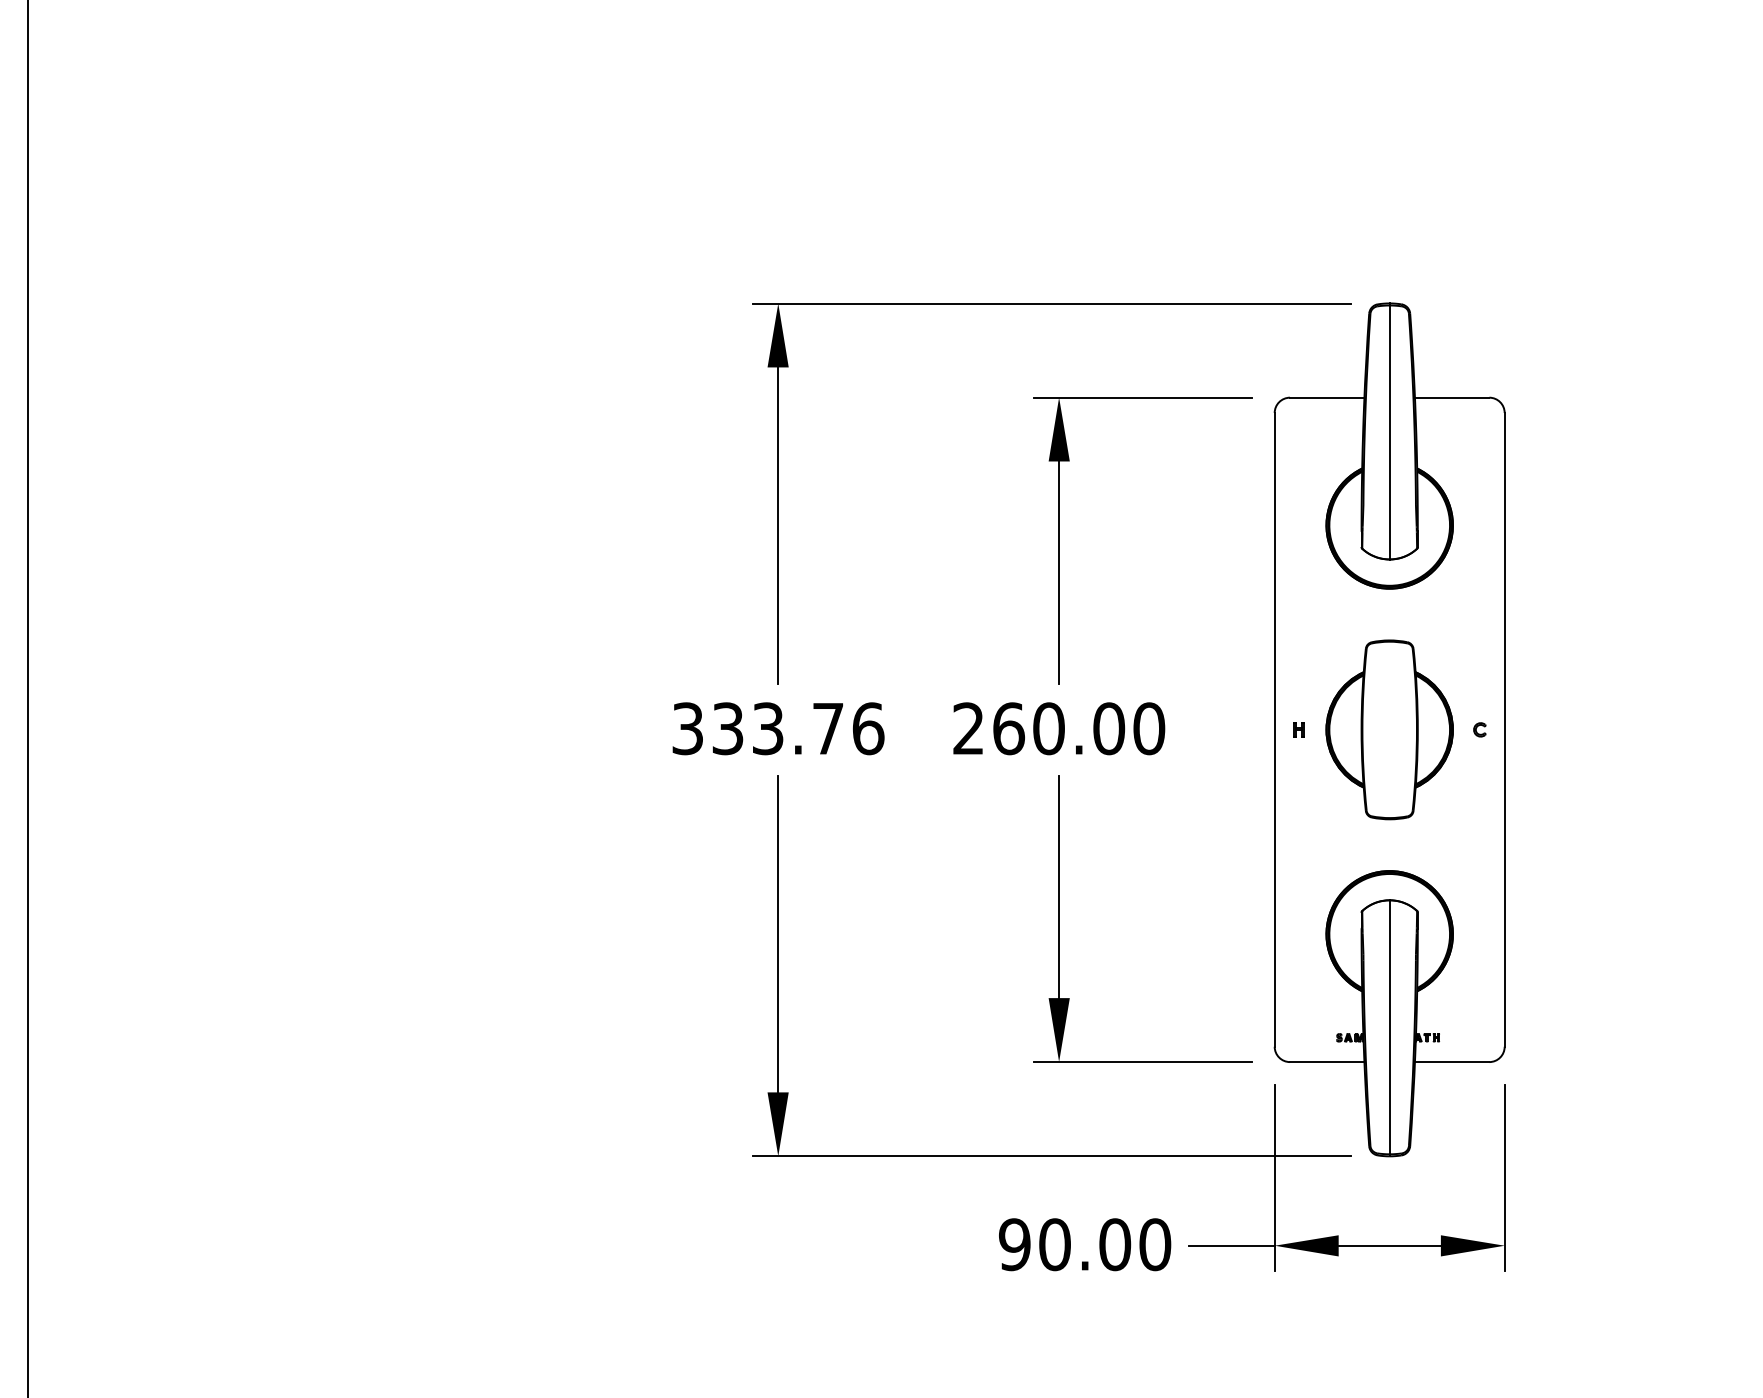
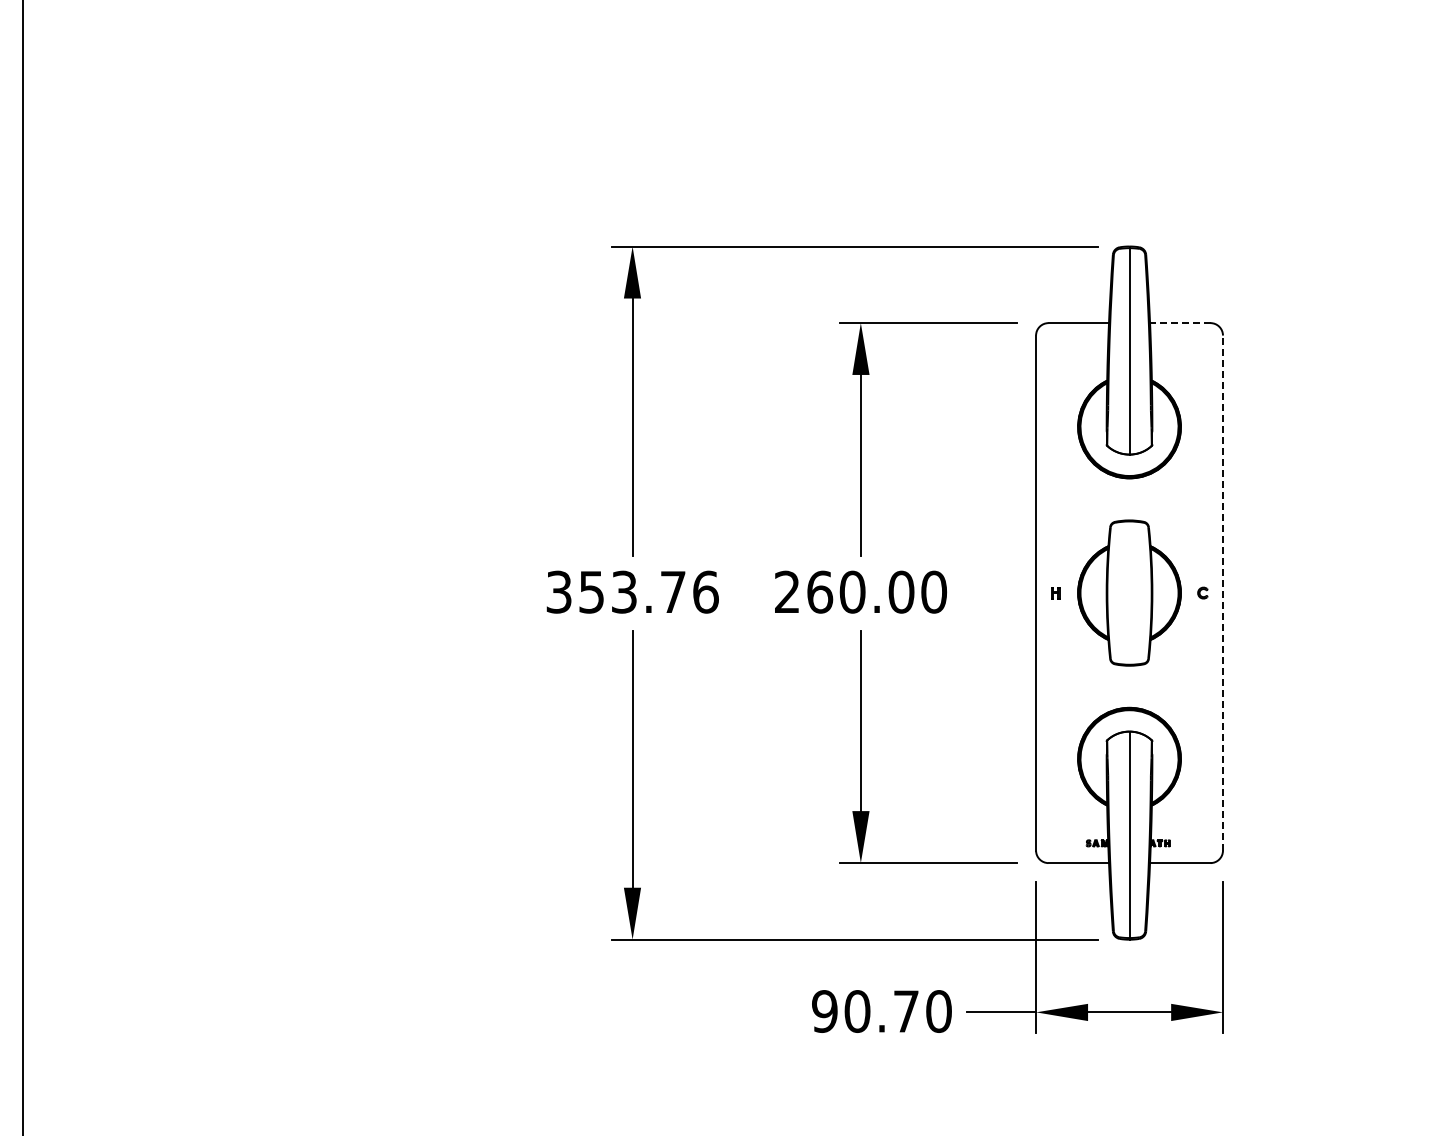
line: (1451, 398) -> (1179, 323), solid -> dashed
text: (727, 727) -> (591, 591), 333.76 -> 353.76
line: (1504, 730) -> (1222, 593), solid -> dashed
text: (1115, 1244) -> (906, 1011), 90.00 -> 90.70

